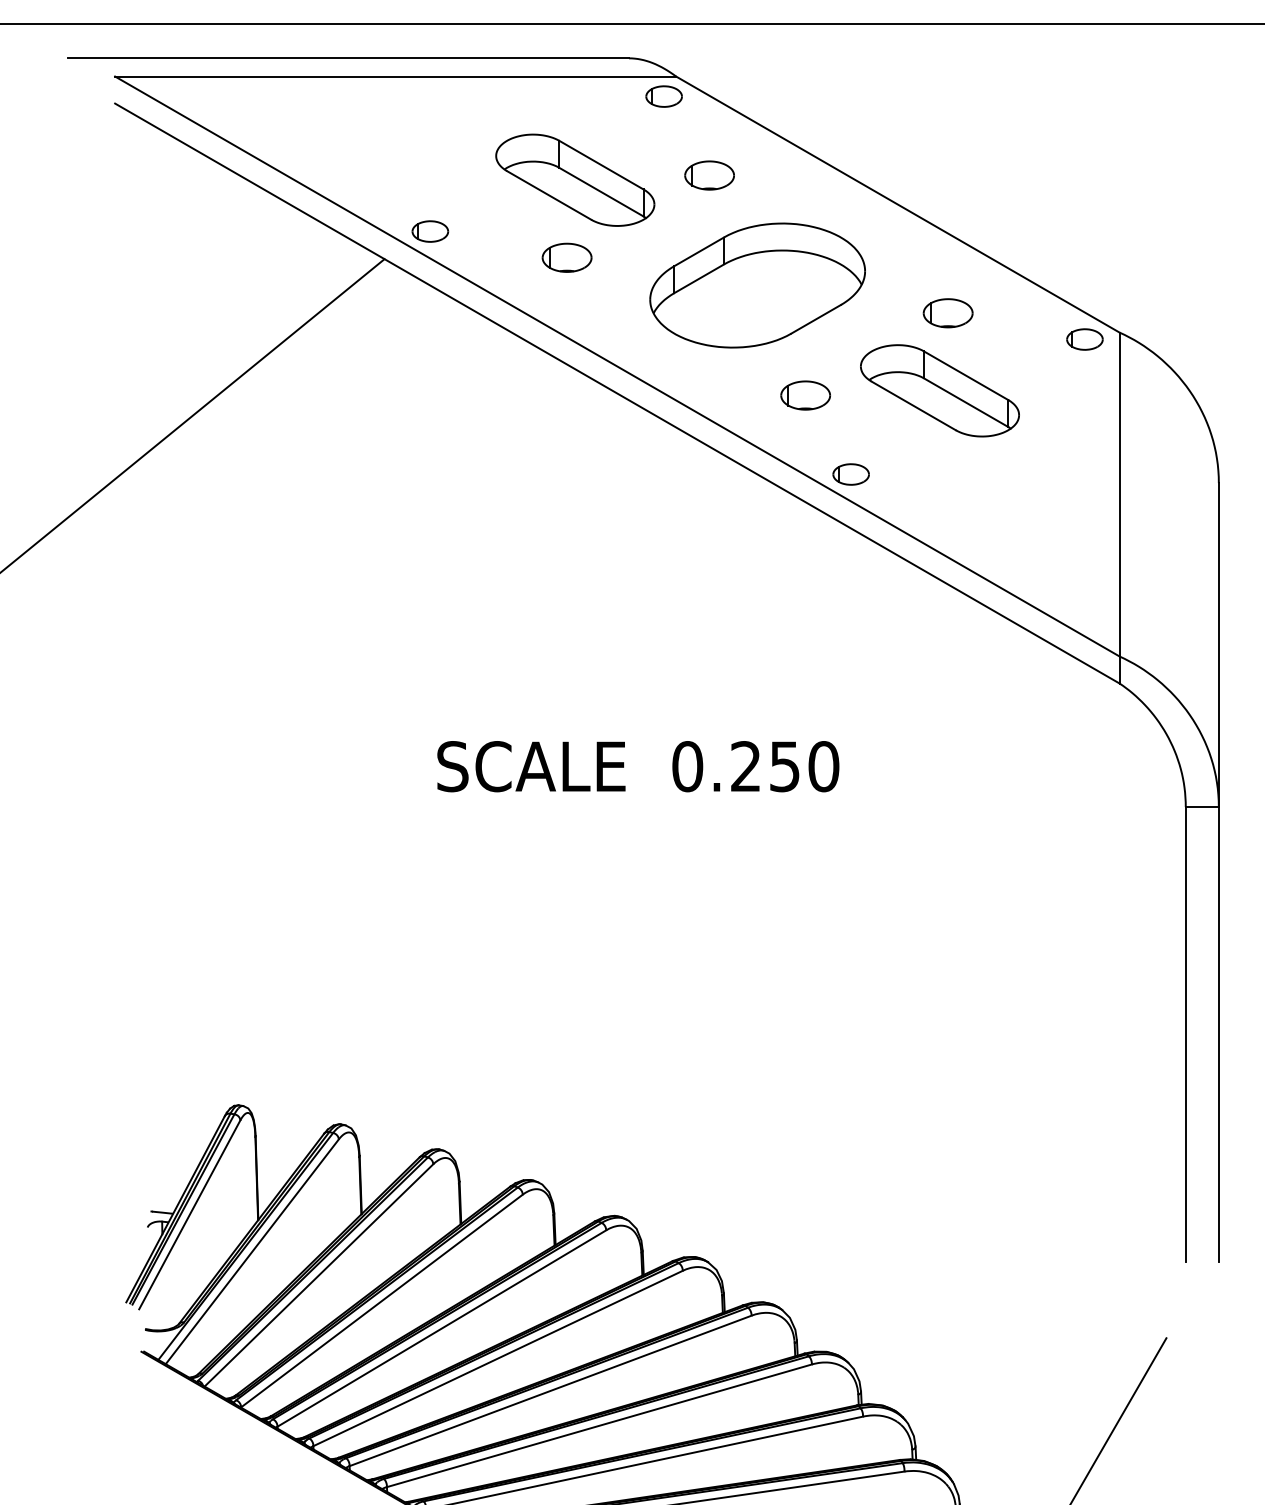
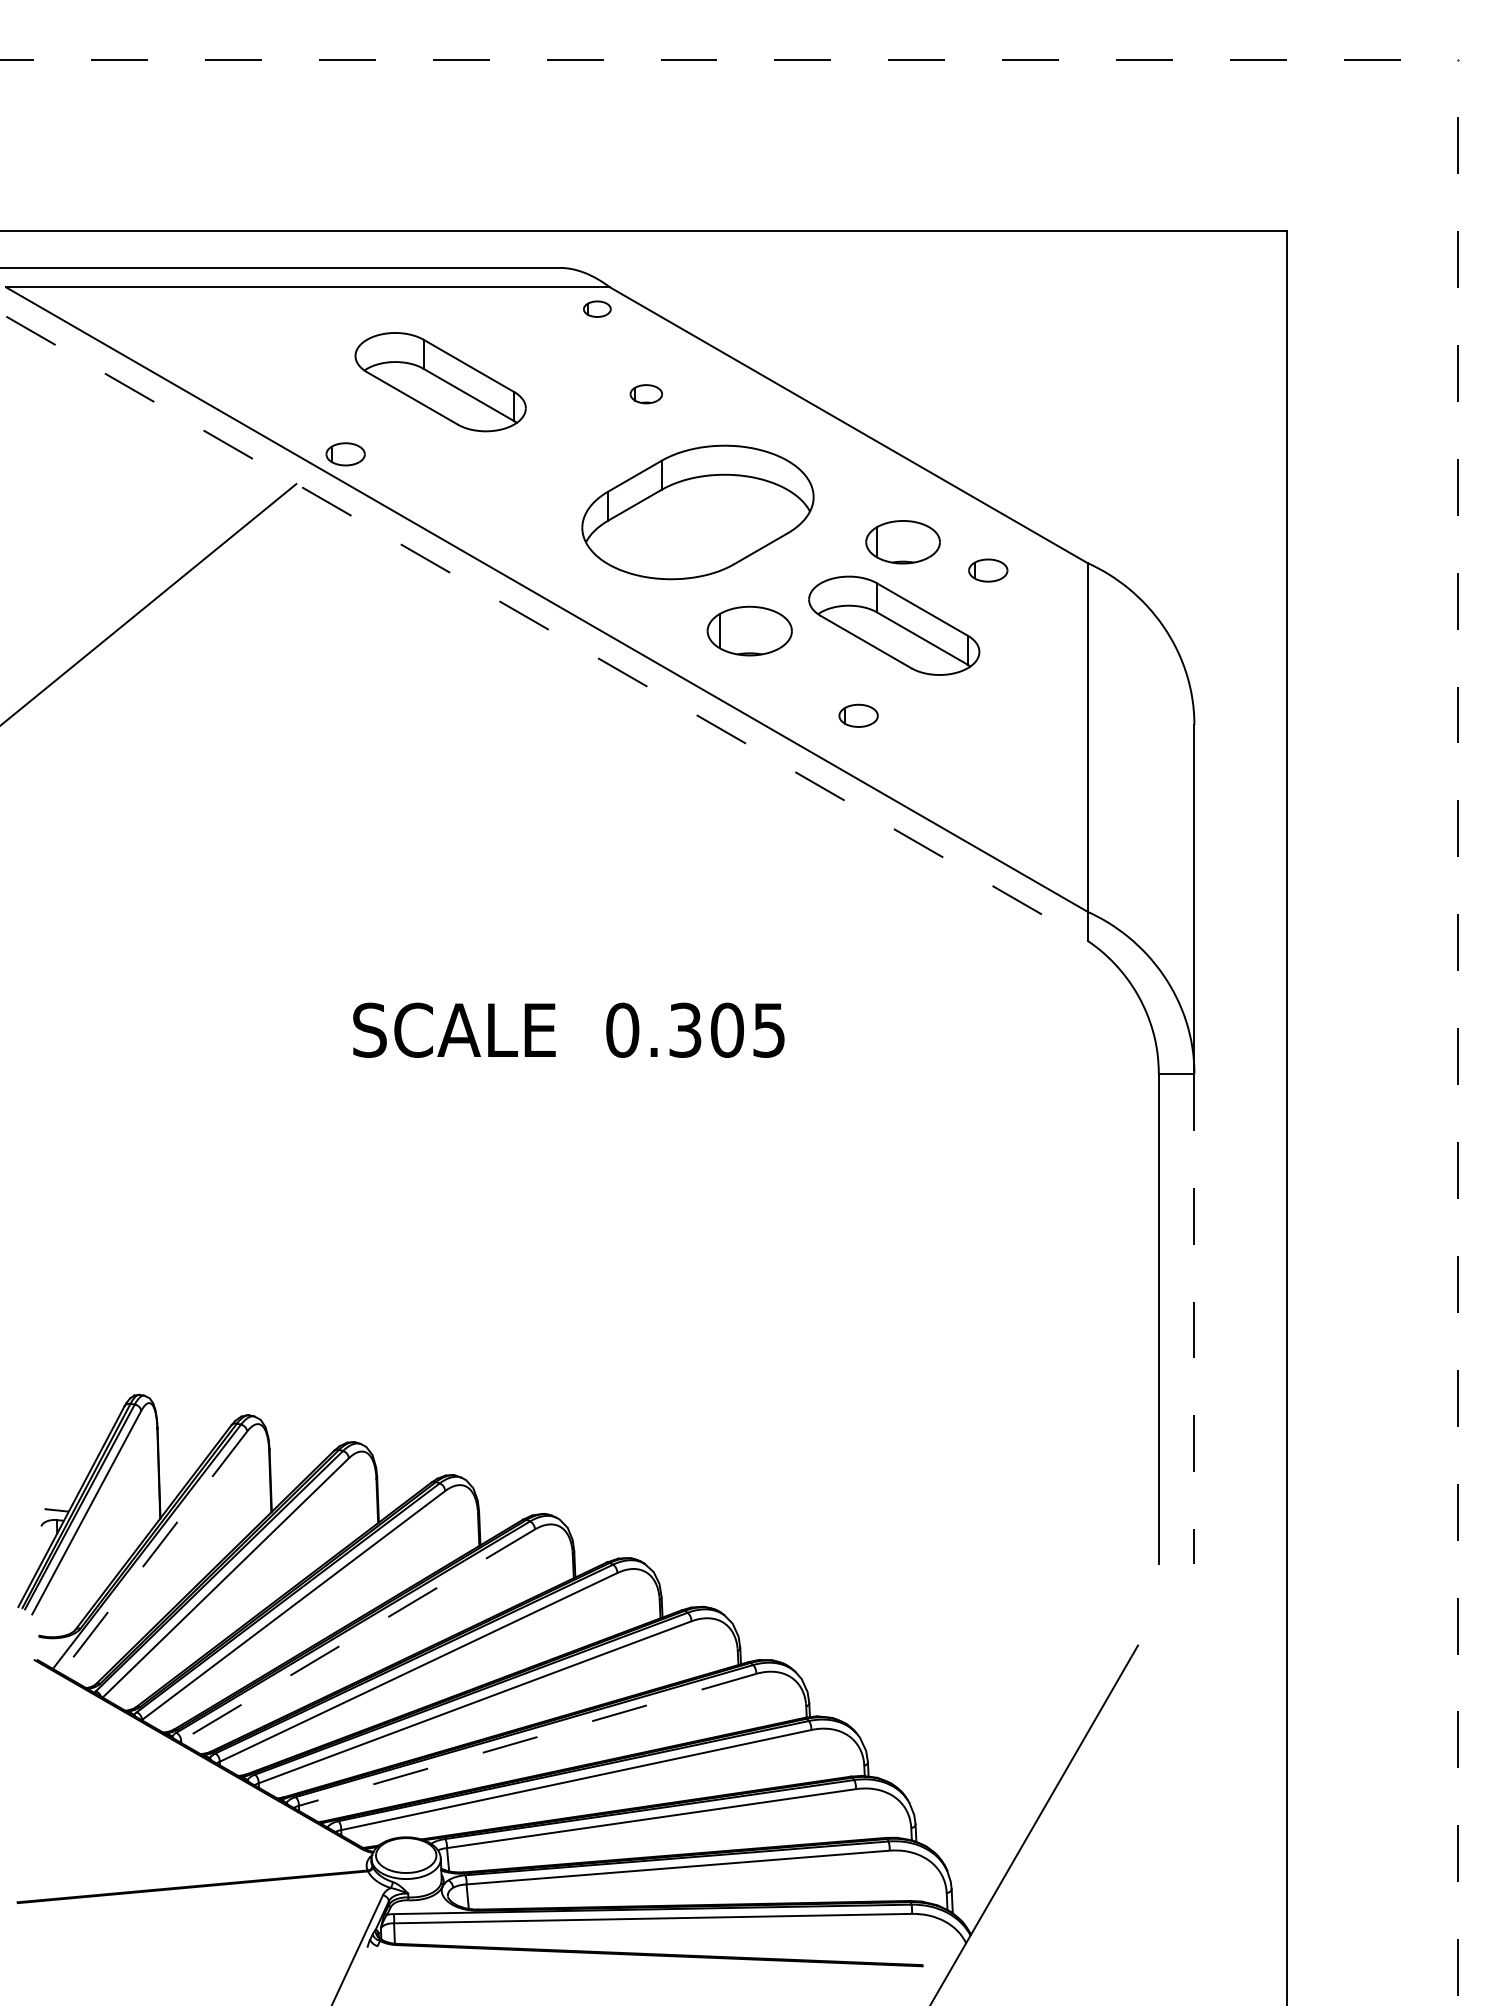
part: (664, 96) -> (597, 309), size x0.7
part: (709, 175) -> (646, 394), size x0.6
part: (575, 180) -> (440, 382), moved
part: (566, 257) -> (492, 482), removed
part: (947, 313) -> (902, 542), size x1.4
part: (1085, 339) -> (988, 570), moved
line: (617, 393) -> (547, 628), solid -> dashed
part: (805, 395) -> (749, 630), size x1.6
part: (851, 474) -> (858, 715), moved
text: (785, 765) -> (727, 1029), 0.250 -> 0.305
line: (1218, 1034) -> (1194, 1318), solid -> dashed
line: (251, 1251) -> (153, 1552), solid -> dashed
line: (441, 1328) -> (357, 1635), solid -> dashed
line: (599, 1426) -> (527, 1740), solid -> dashed

